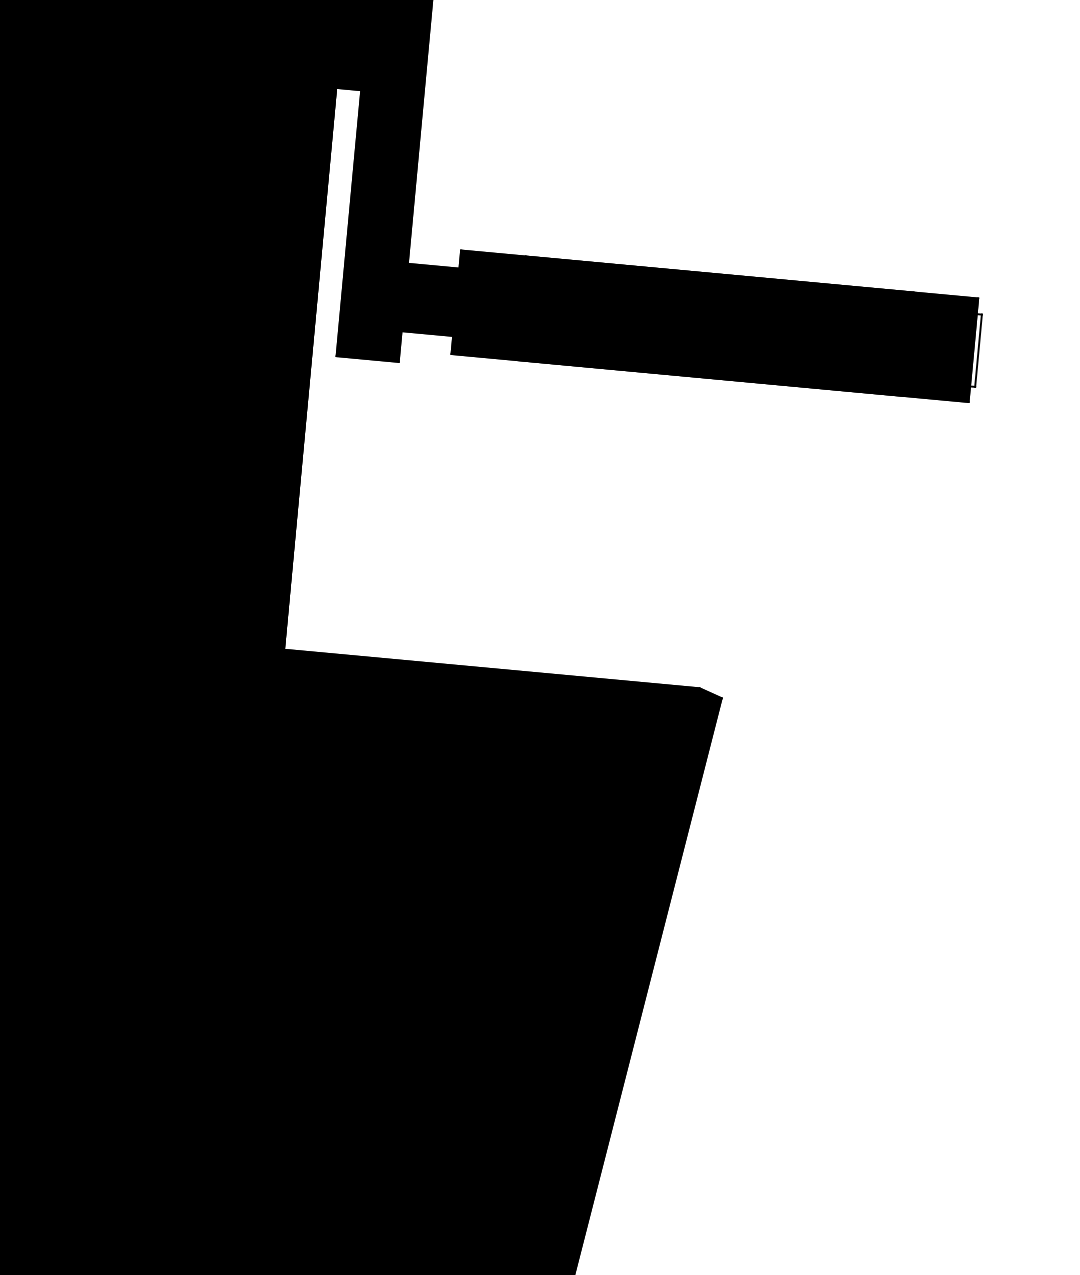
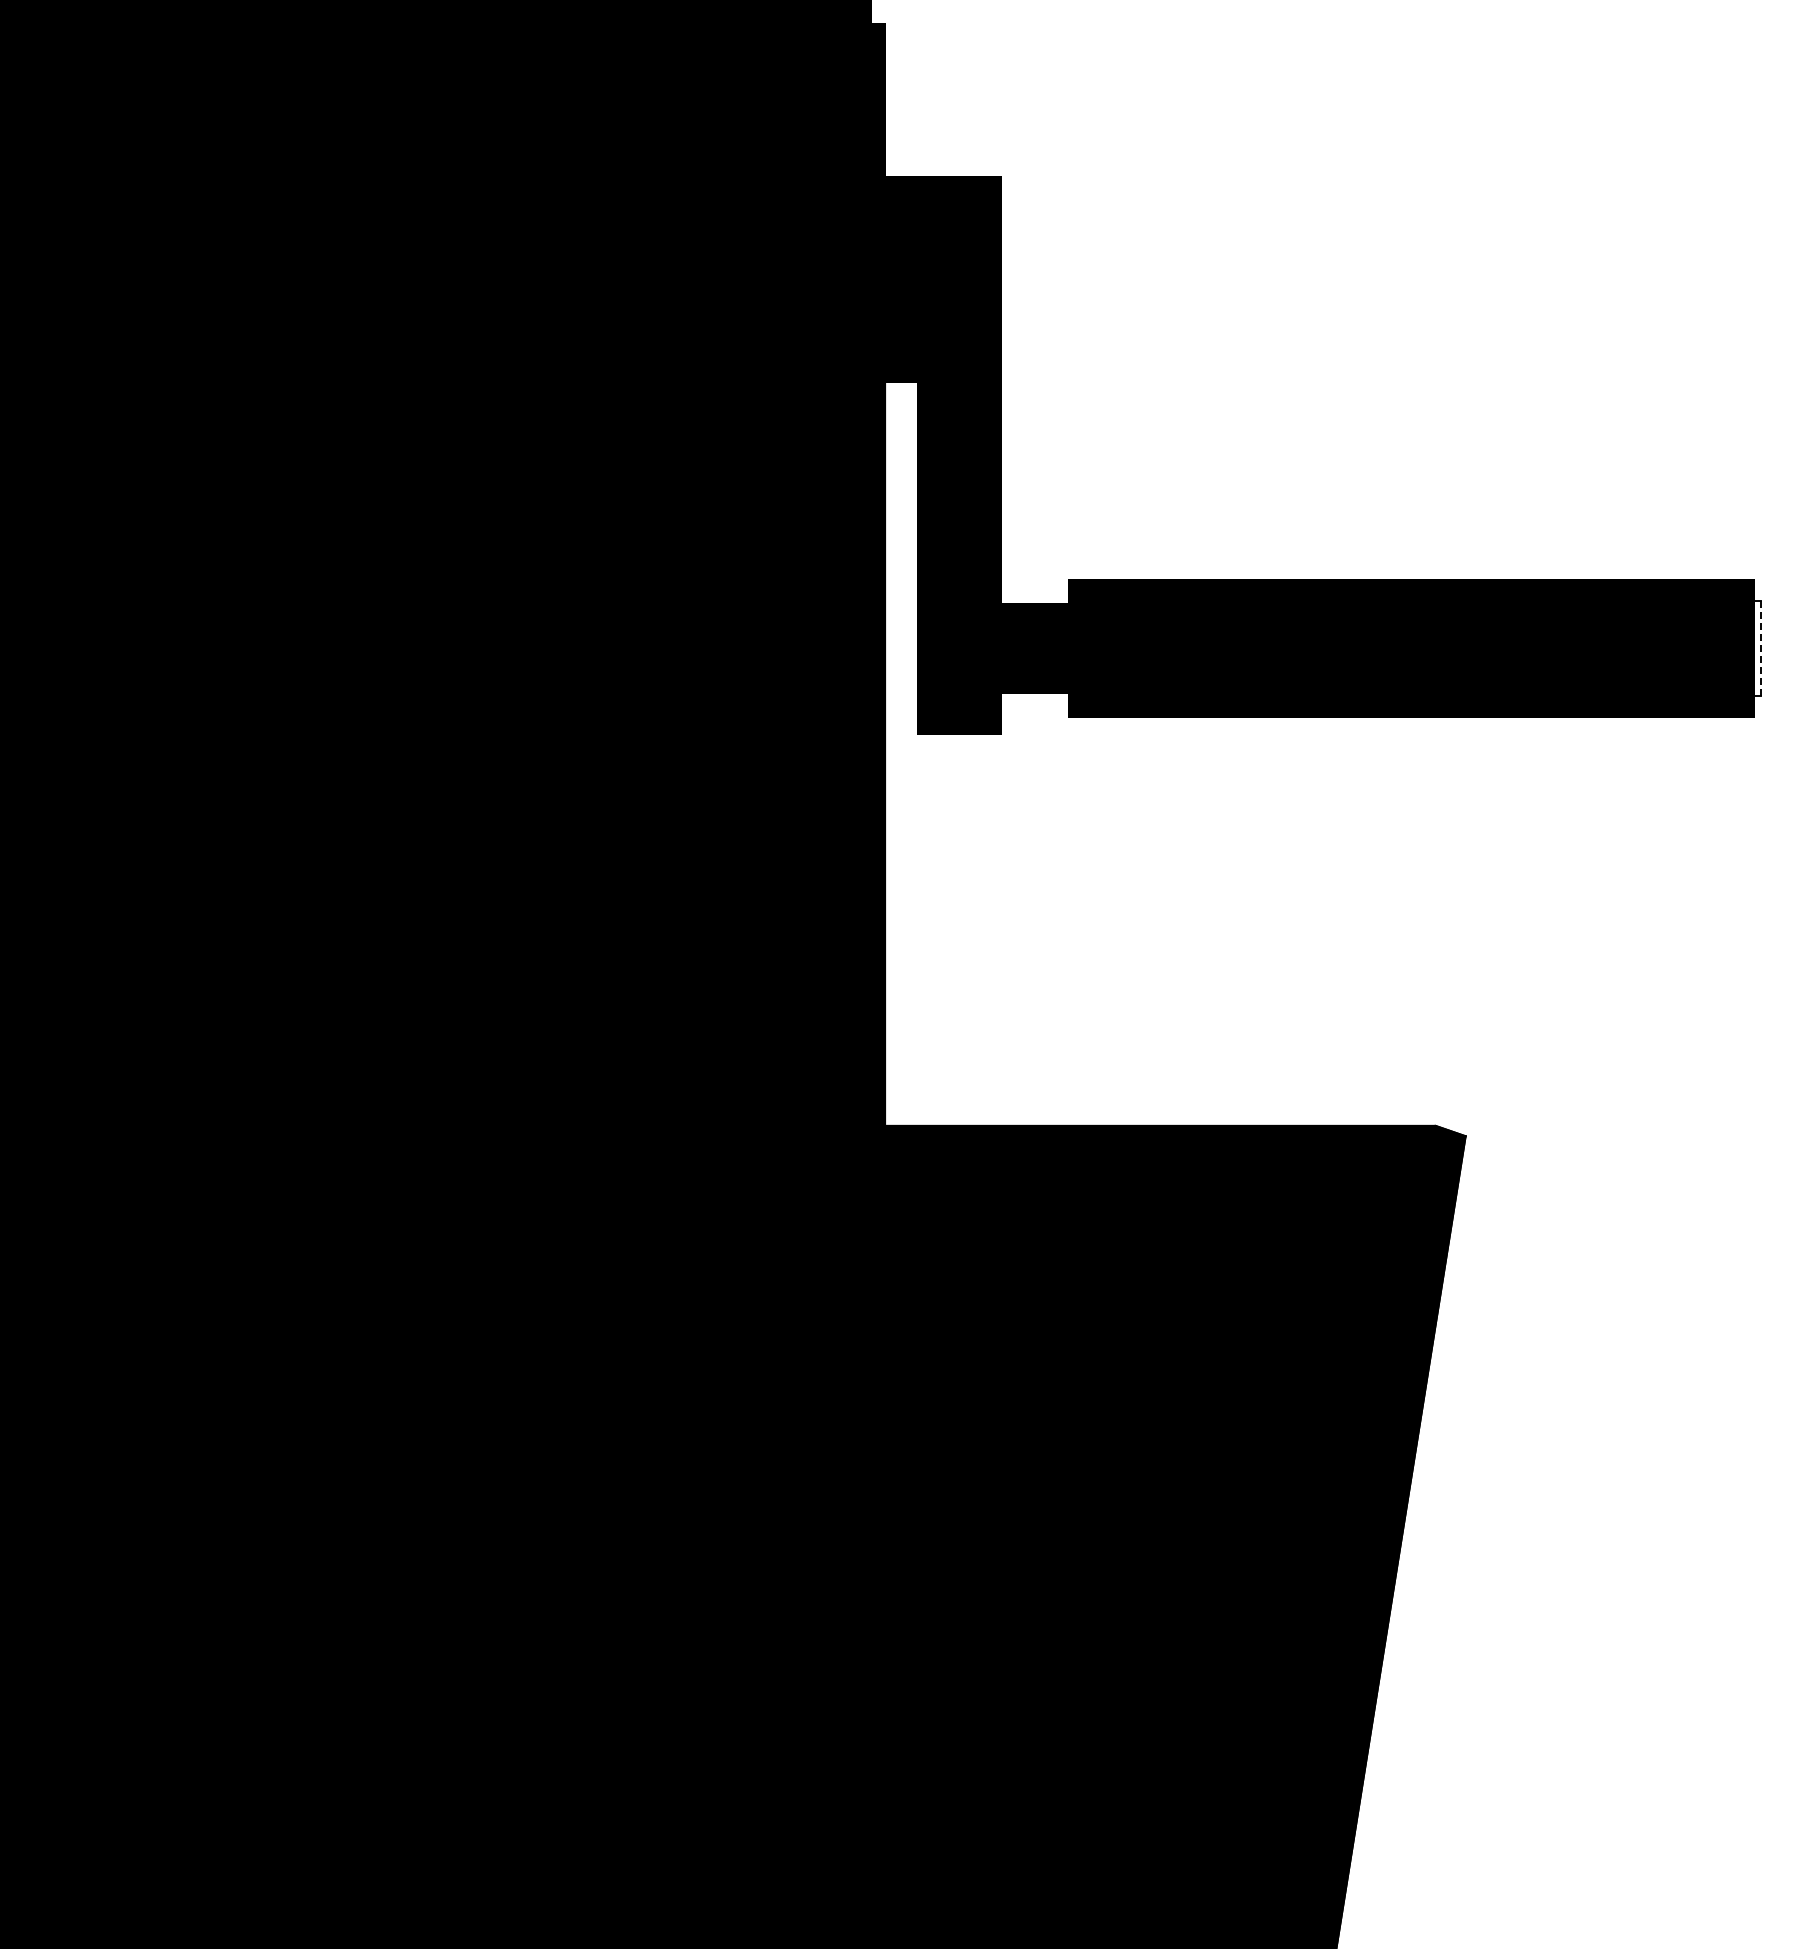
line: (978, 350) -> (1760, 648), solid -> dashed

